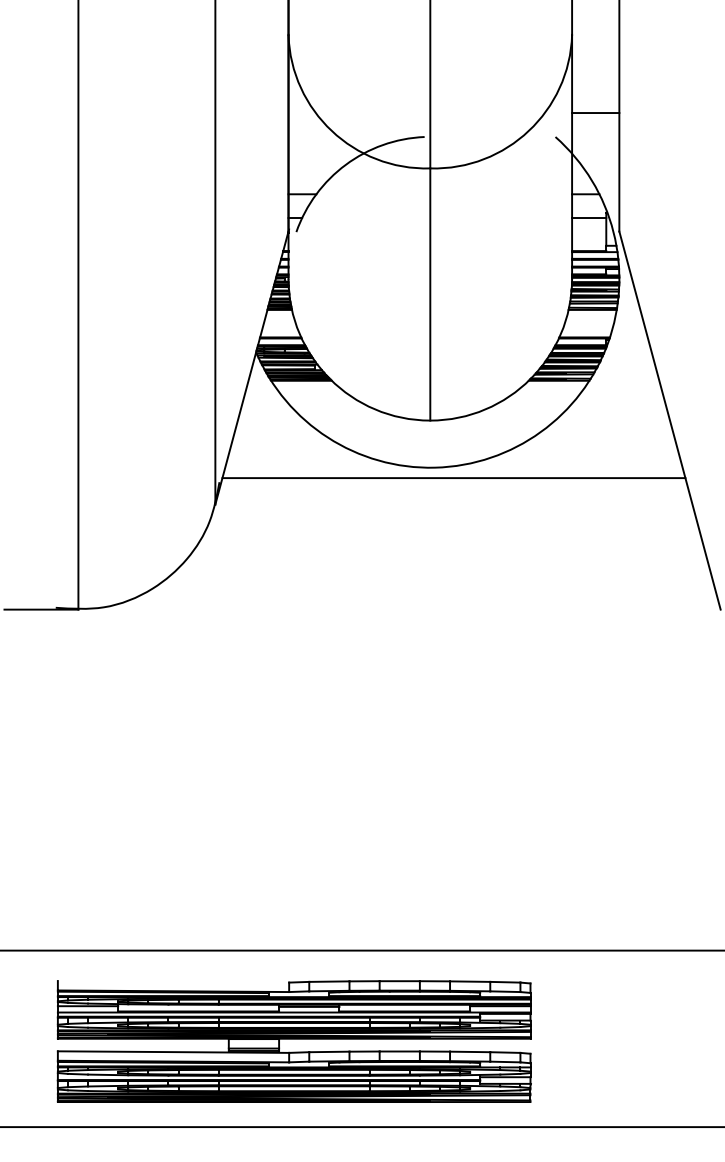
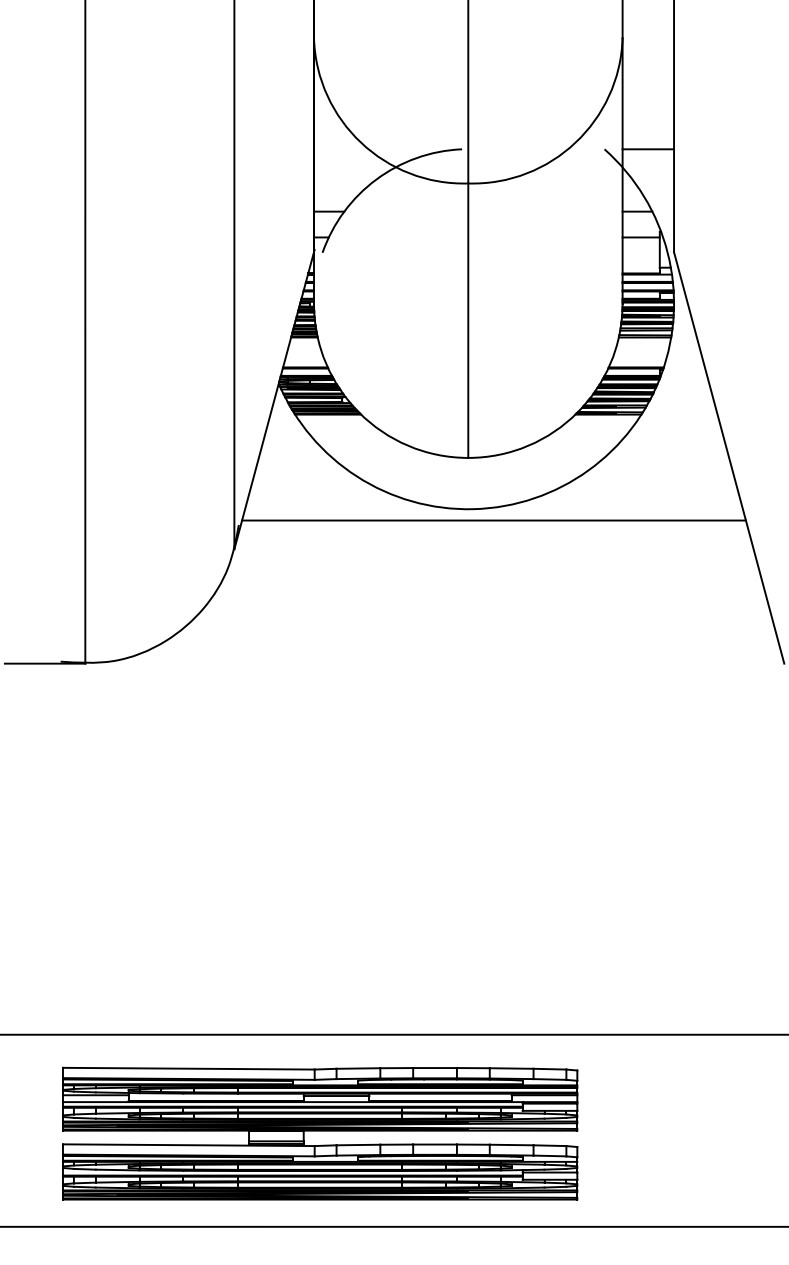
line: (595, 113) -> (648, 149), moved
line: (173, 981) -> (188, 1068), added

